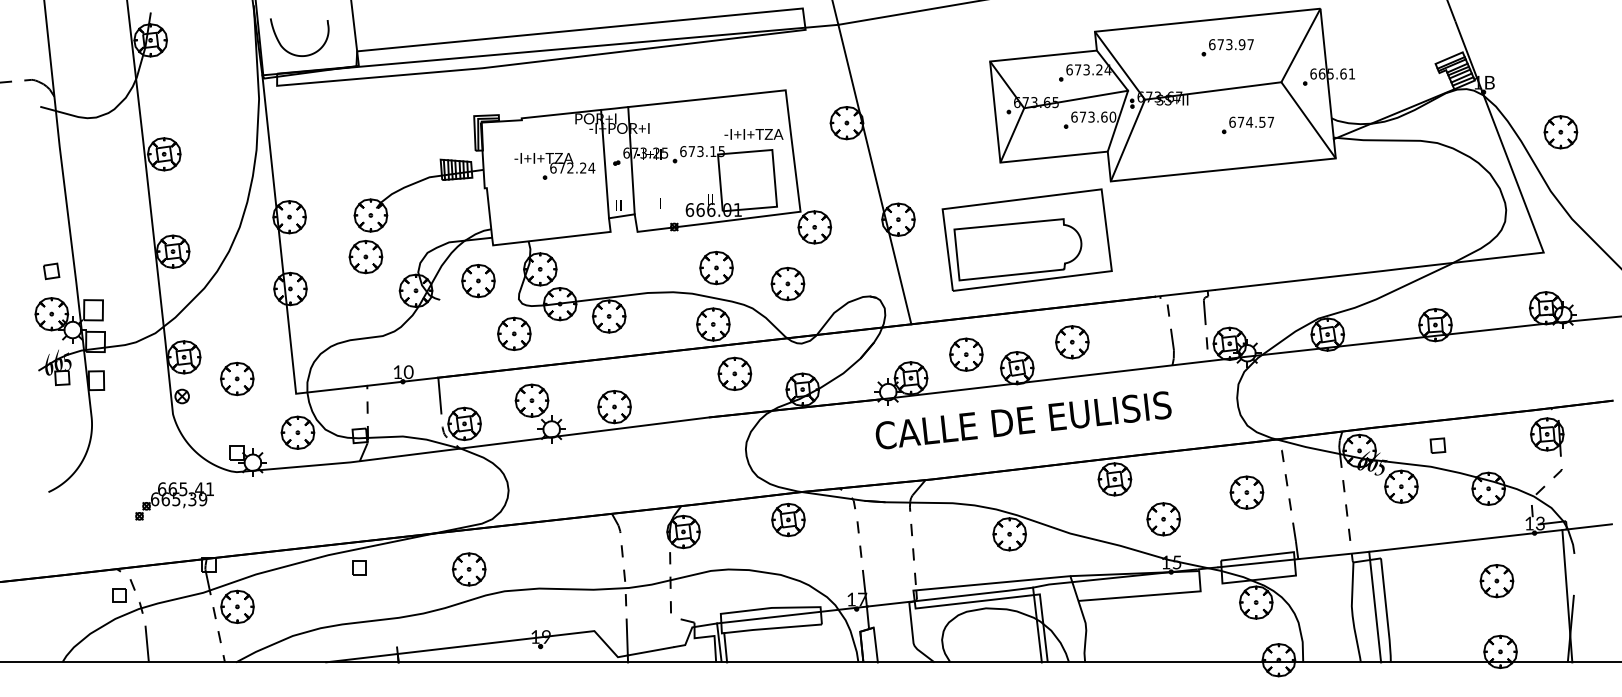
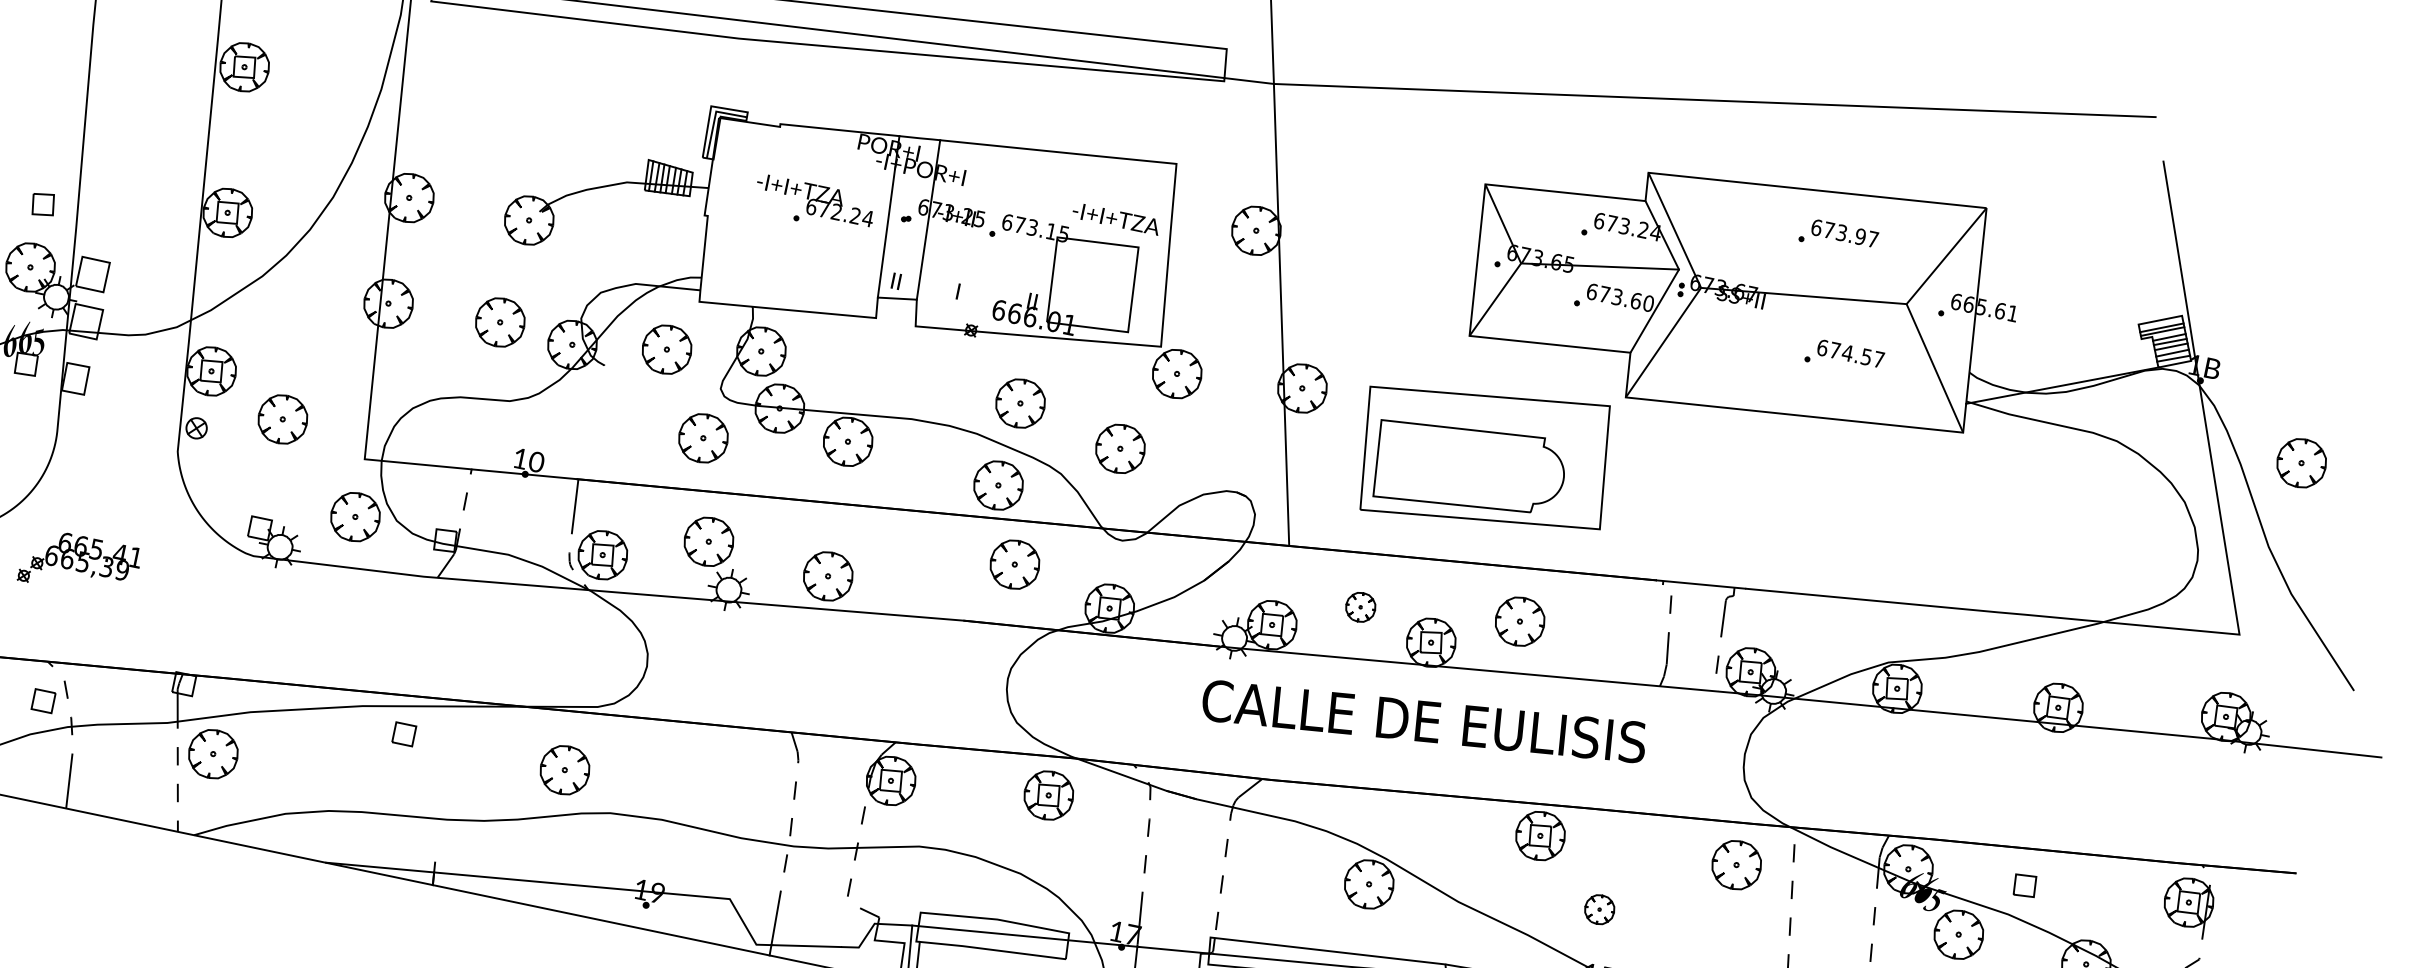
part: (365, 257) -> (499, 323), moved
part: (966, 354) -> (1360, 607), size x0.6
part: (1246, 492) -> (1736, 864), moved
part: (174, 501) -> (79, 564), moved
part: (1163, 519) -> (1599, 909), size x0.6

